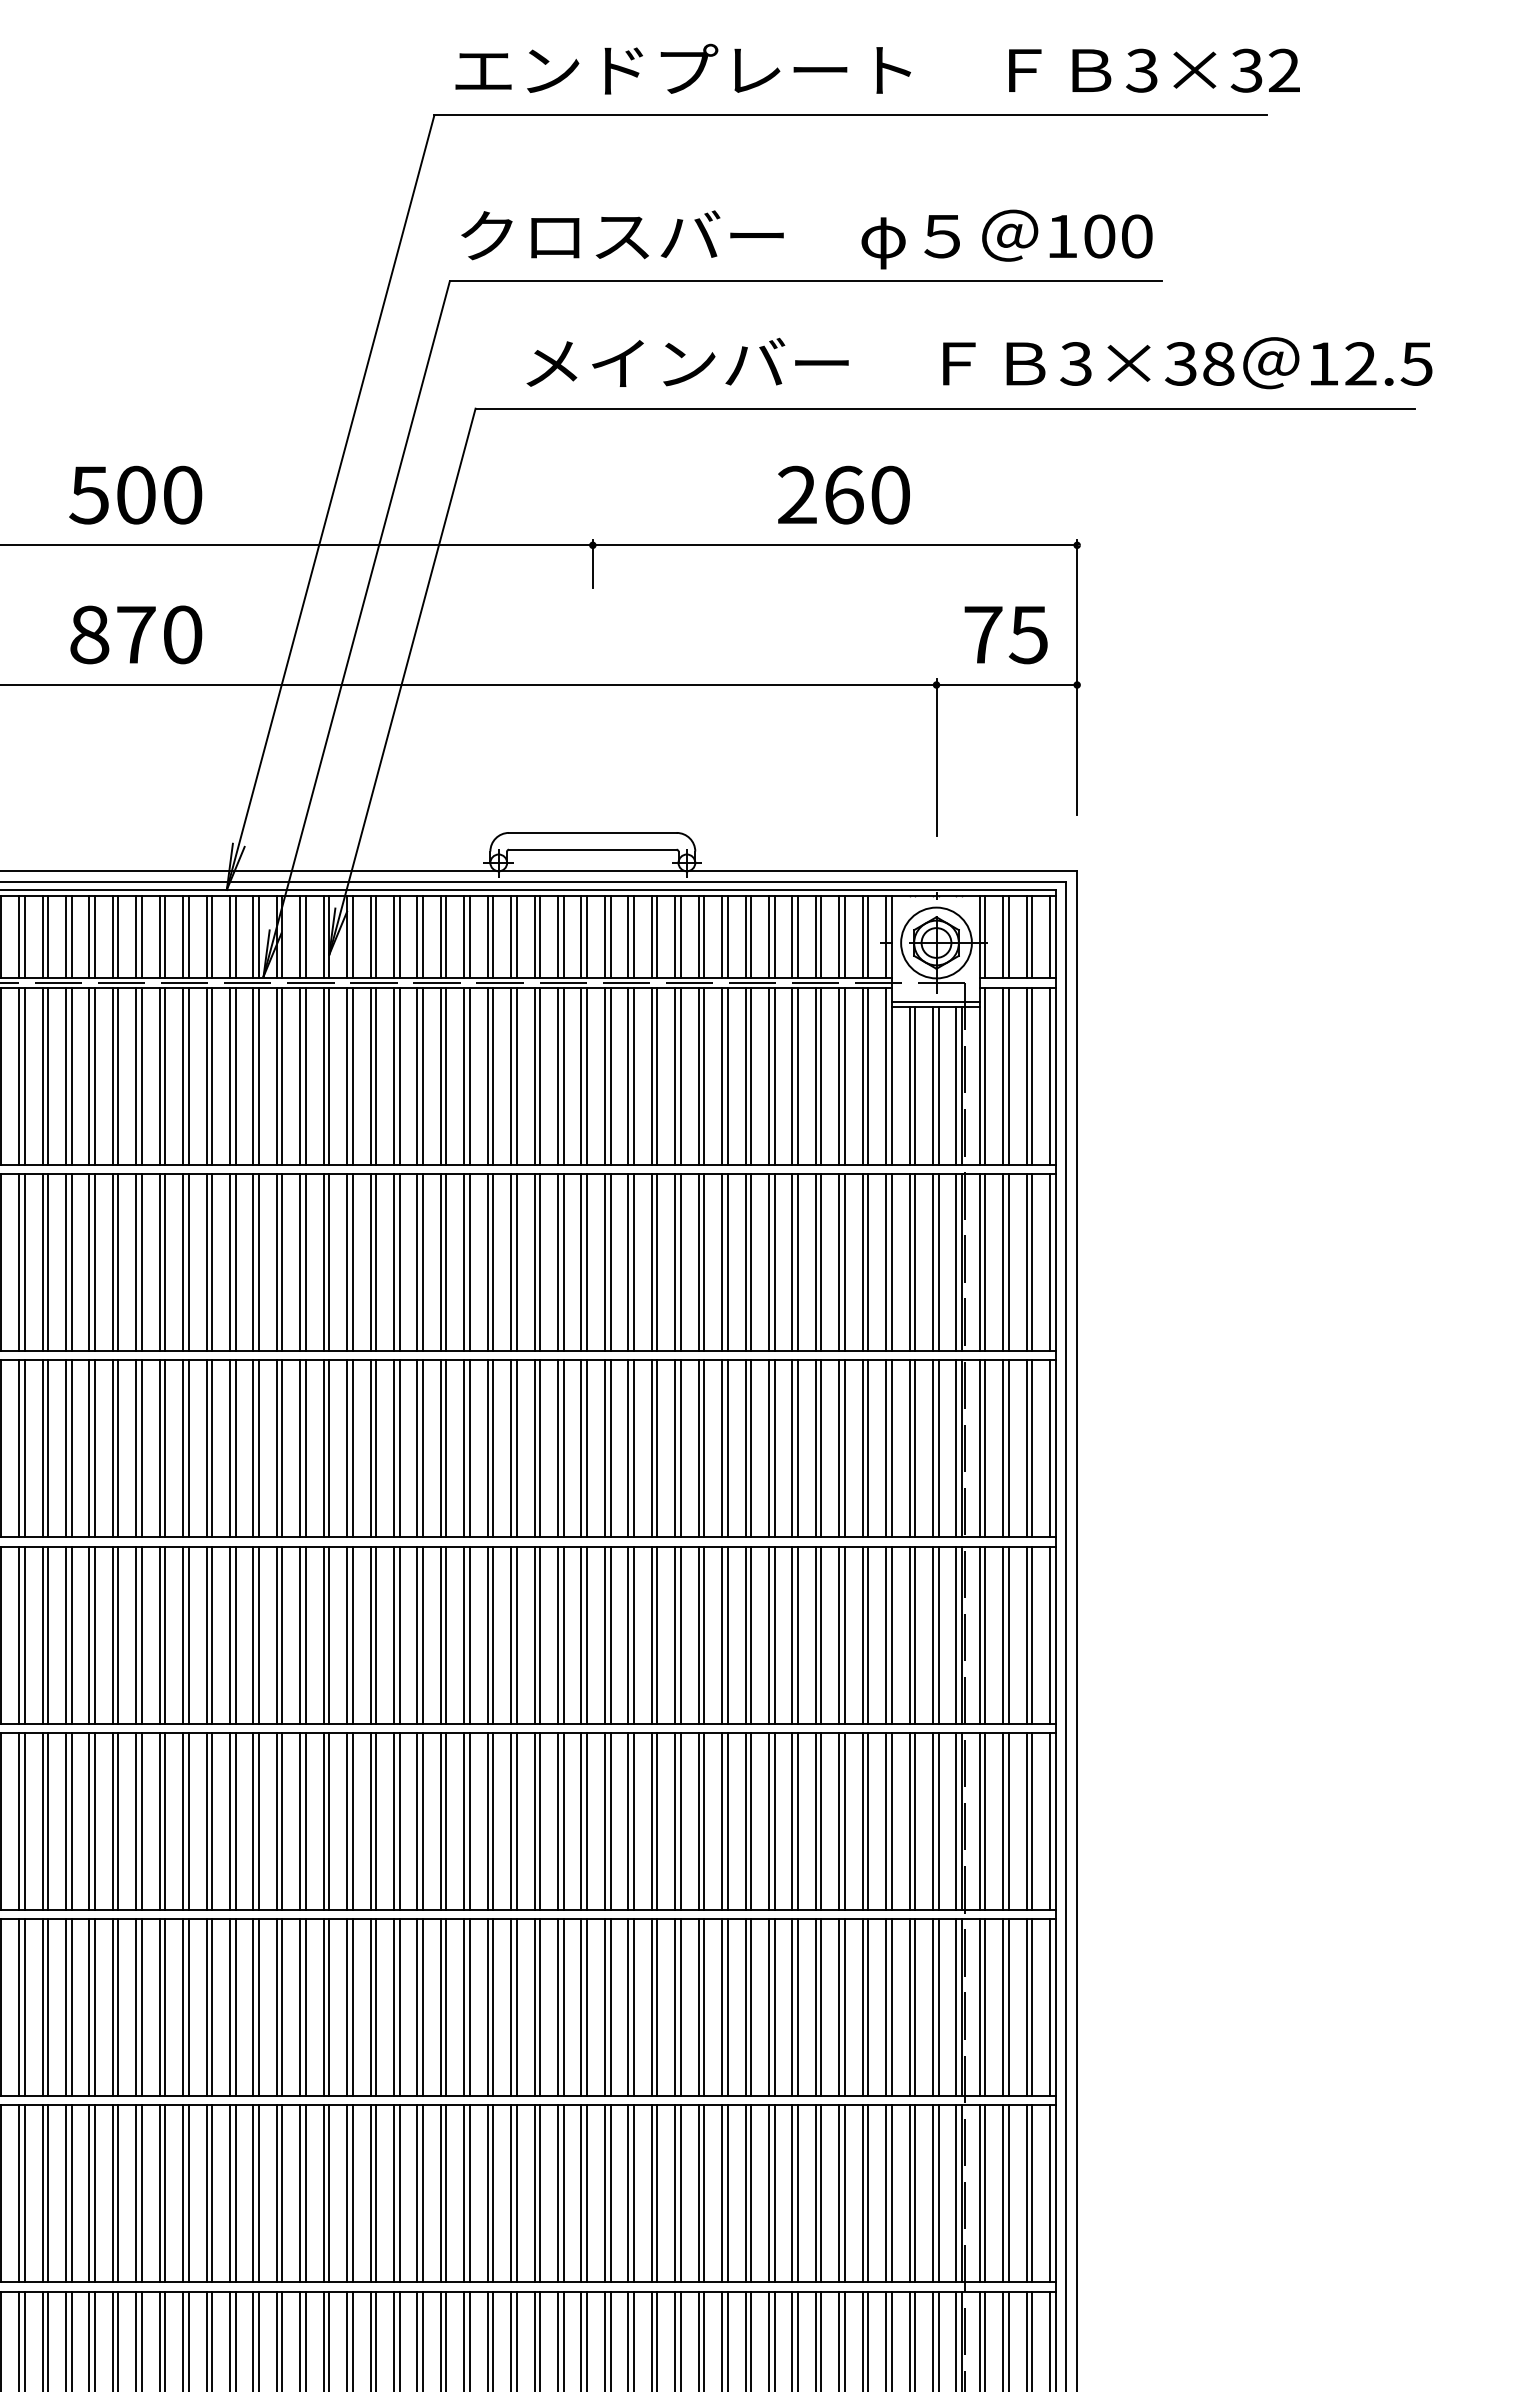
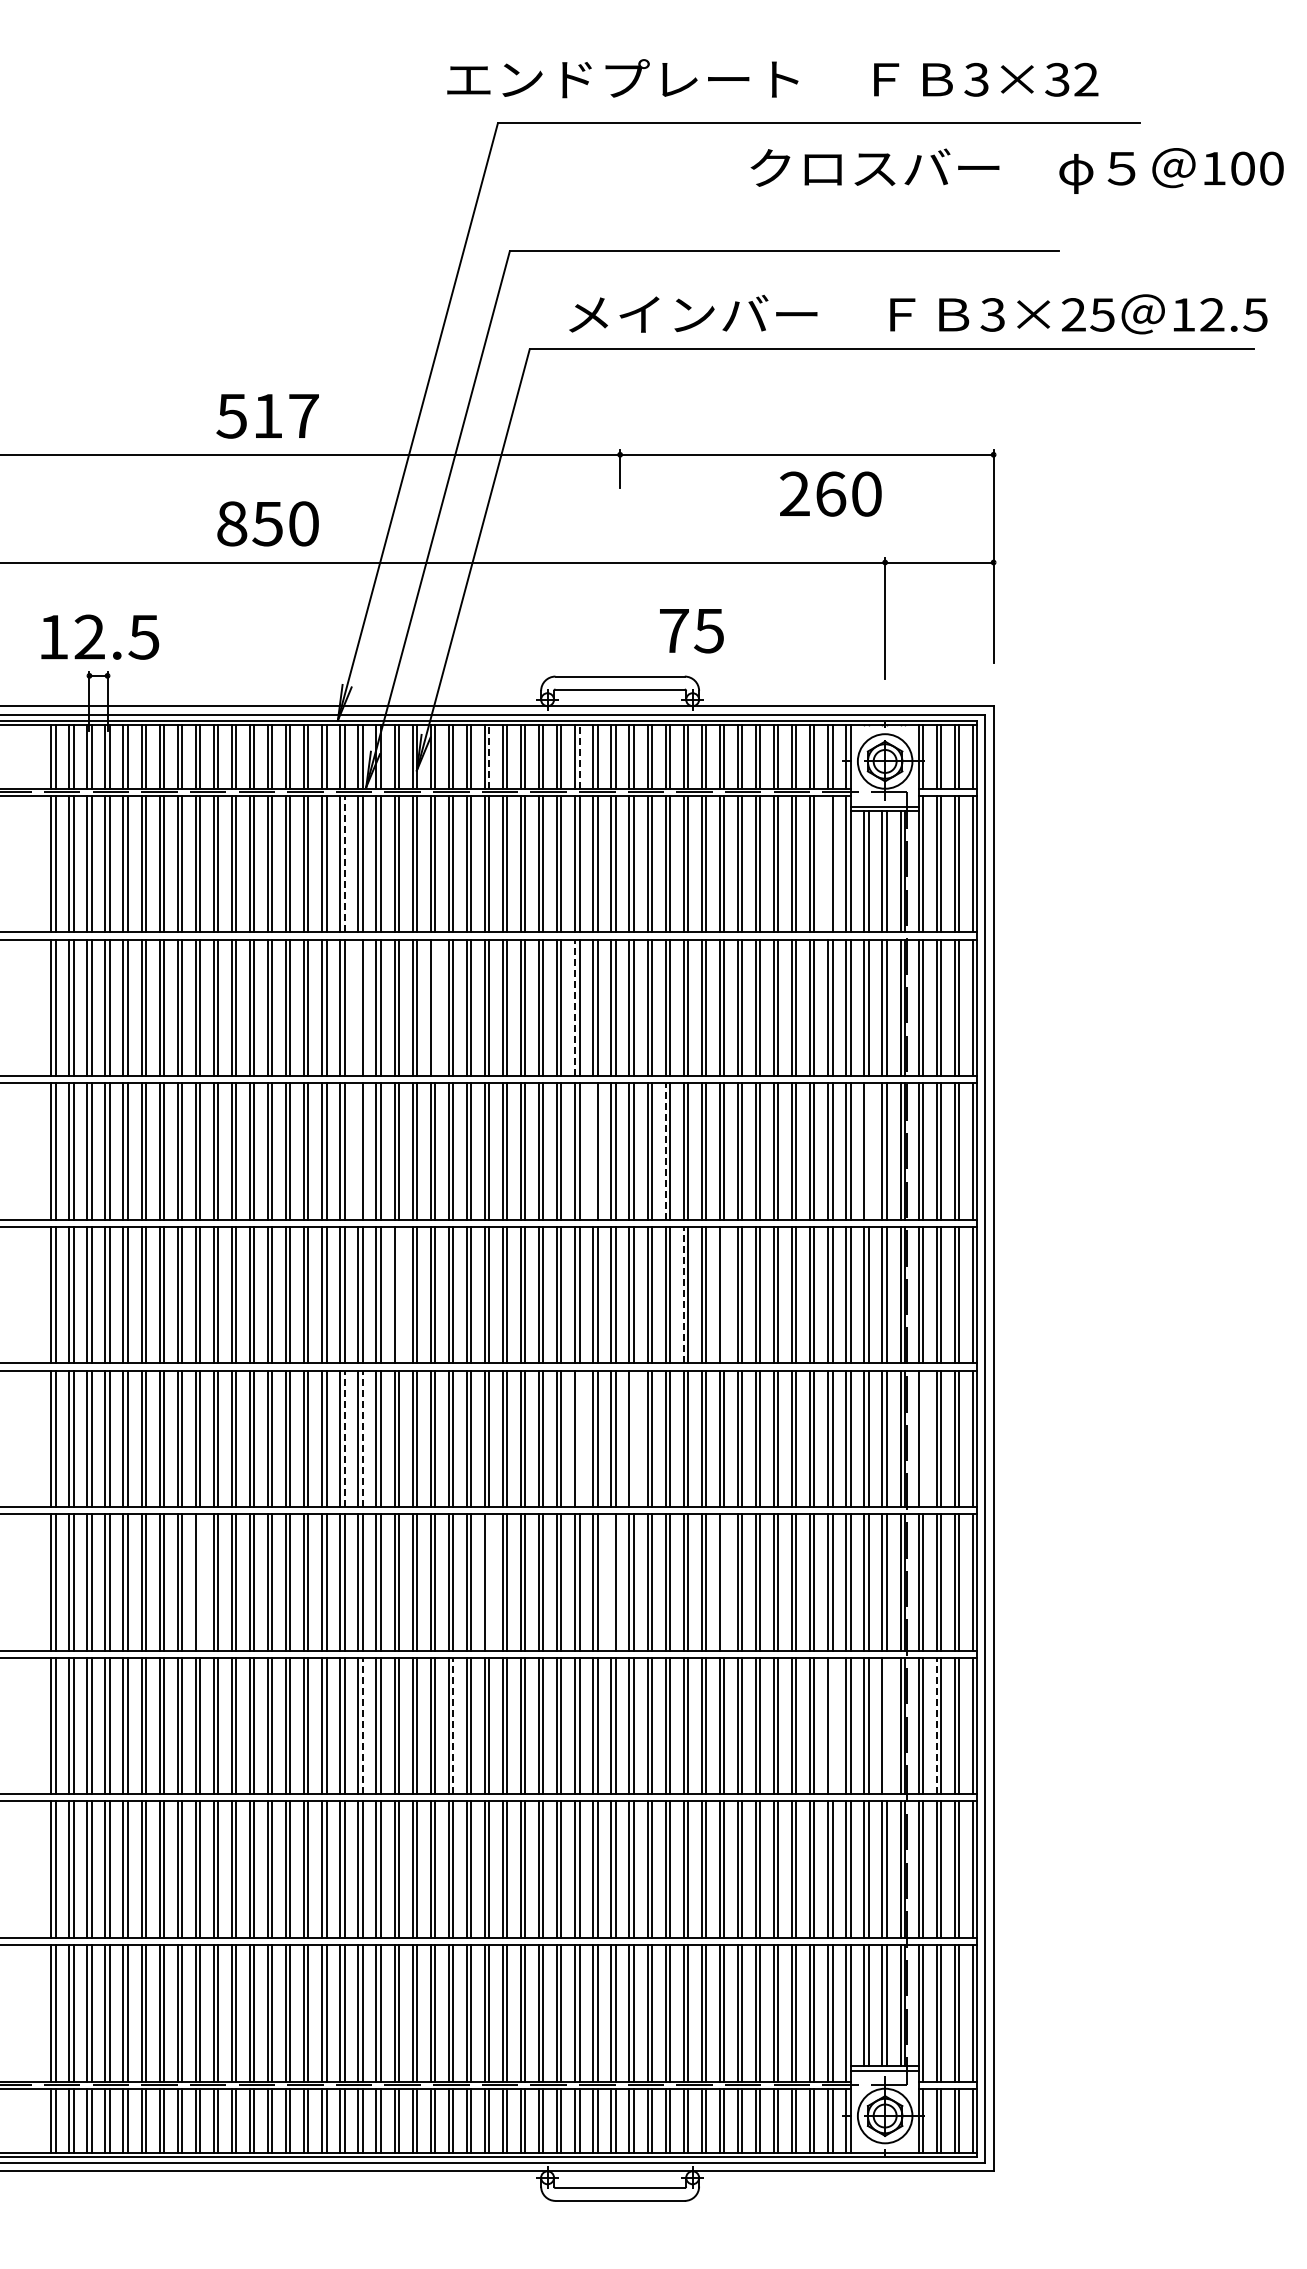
text: (877, 69) -> (772, 78), moved
text: (805, 238) -> (1016, 170), moved
text: (1198, 363) -> (1087, 314), 3×38 -> 3×25
text: (158, 494) -> (285, 415), 500 -> 517
text: (843, 494) -> (830, 493), moved
text: (135, 635) -> (267, 524), 870 -> 850
text: (1005, 635) -> (691, 631), moved
line: (423, 936) -> (489, 756), solid -> dashed
line: (540, 936) -> (579, 756), solid -> dashed
line: (235, 1075) -> (344, 863), solid -> dashed
line: (863, 1075) -> (828, 863), removed
line: (253, 1262) -> (358, 1007), removed
line: (352, 1262) -> (434, 1007), removed
line: (534, 1262) -> (575, 1007), solid -> dashed
line: (651, 1447) -> (665, 1150), solid -> dashed
line: (253, 1448) -> (358, 1151), removed
line: (558, 1448) -> (593, 1151), removed
line: (914, 1448) -> (868, 1151), removed
line: (305, 1634) -> (398, 1294), removed
line: (675, 1634) -> (683, 1294), solid -> dashed
line: (728, 1634) -> (724, 1294), removed
line: (235, 1820) -> (344, 1438), solid -> dashed
line: (258, 1820) -> (362, 1438), solid -> dashed
line: (540, 1820) -> (579, 1438), removed
line: (610, 1820) -> (633, 1438), removed
line: (984, 1820) -> (922, 1438), removed
line: (48, 2007) -> (200, 1582), removed
line: (423, 2007) -> (489, 1582), removed
line: (581, 2007) -> (611, 1582), removed
line: (728, 2007) -> (724, 1582), removed
line: (258, 2193) -> (362, 1725), solid -> dashed
line: (376, 2193) -> (453, 1725), solid -> dashed
line: (868, 2193) -> (832, 1725), removed
line: (938, 2193) -> (886, 1725), removed
line: (1003, 2193) -> (936, 1725), solid -> dashed

